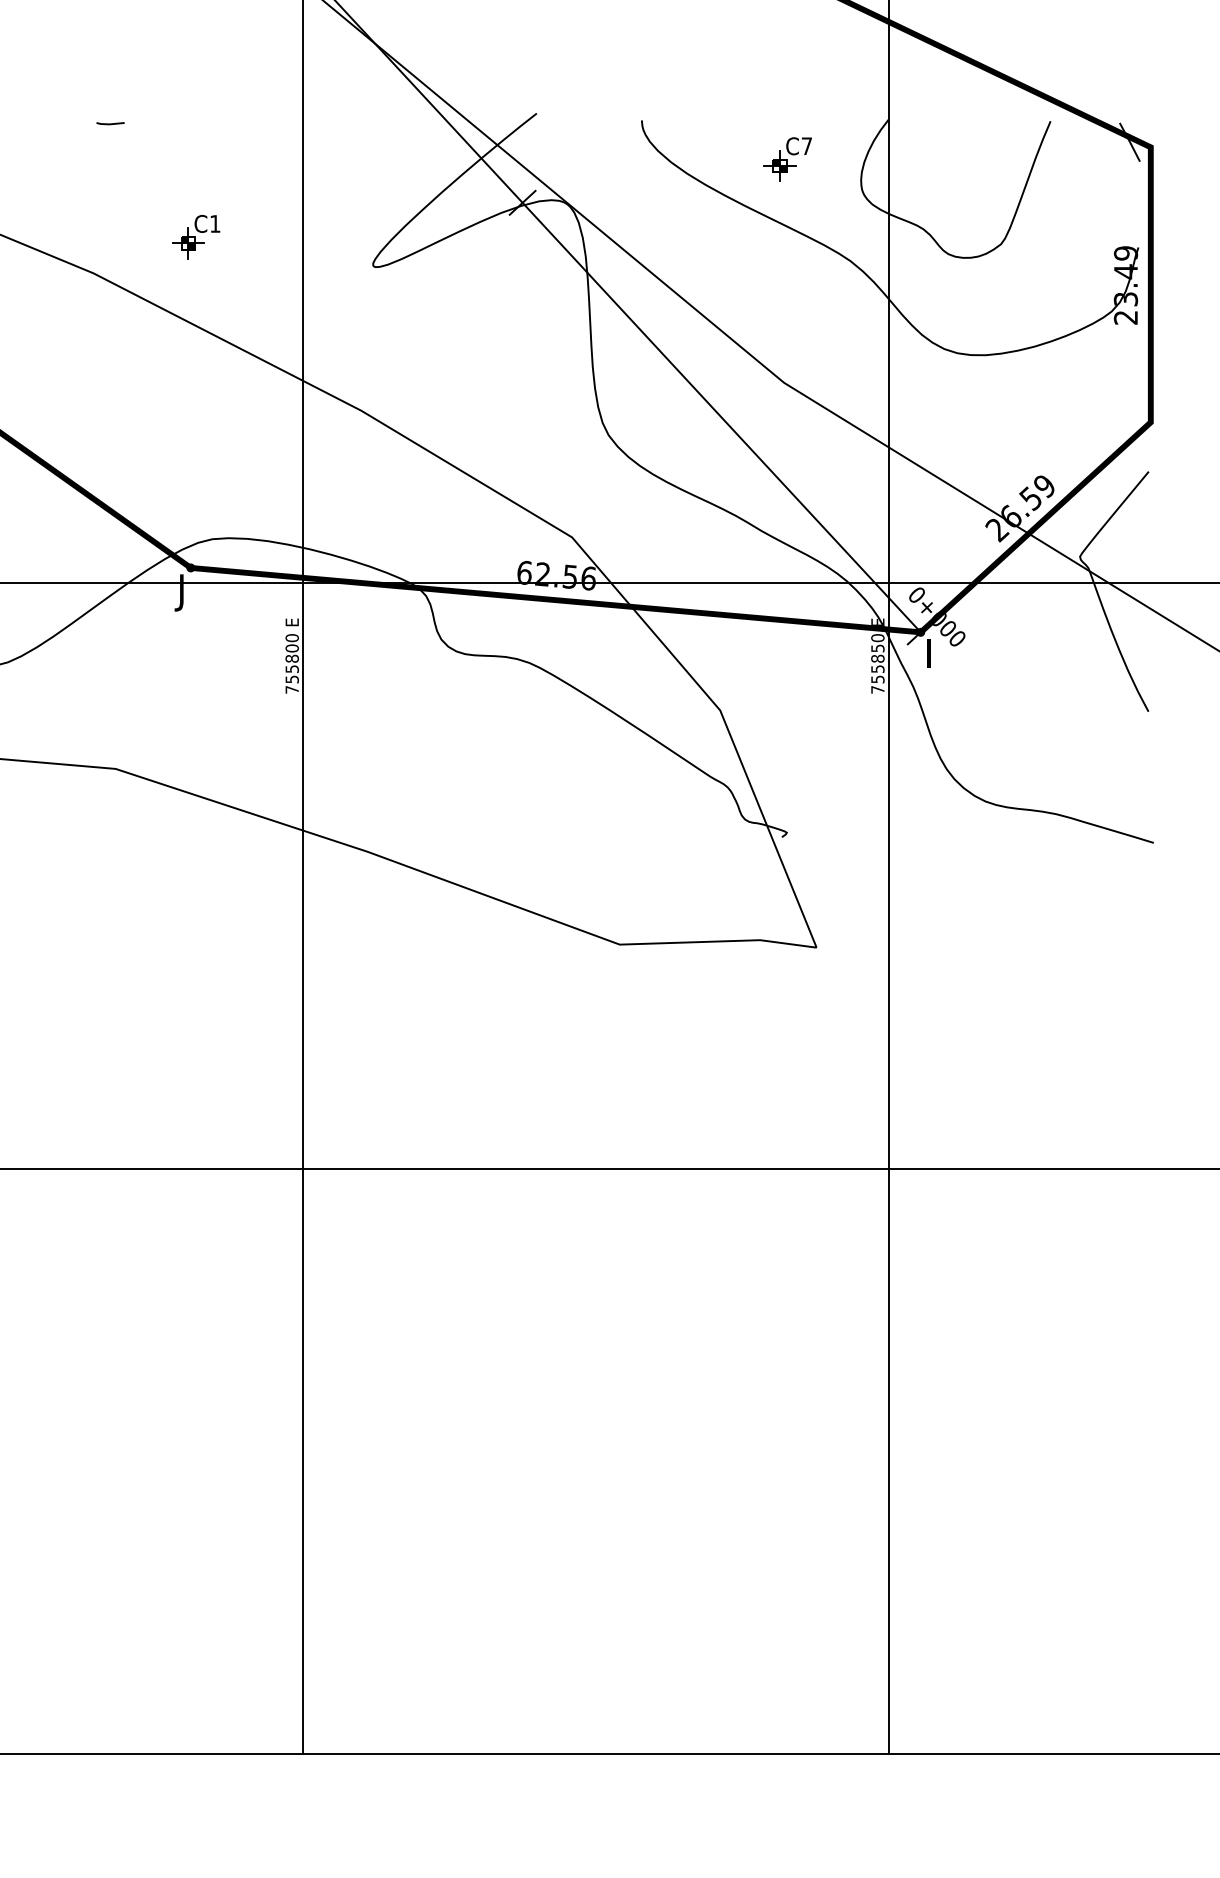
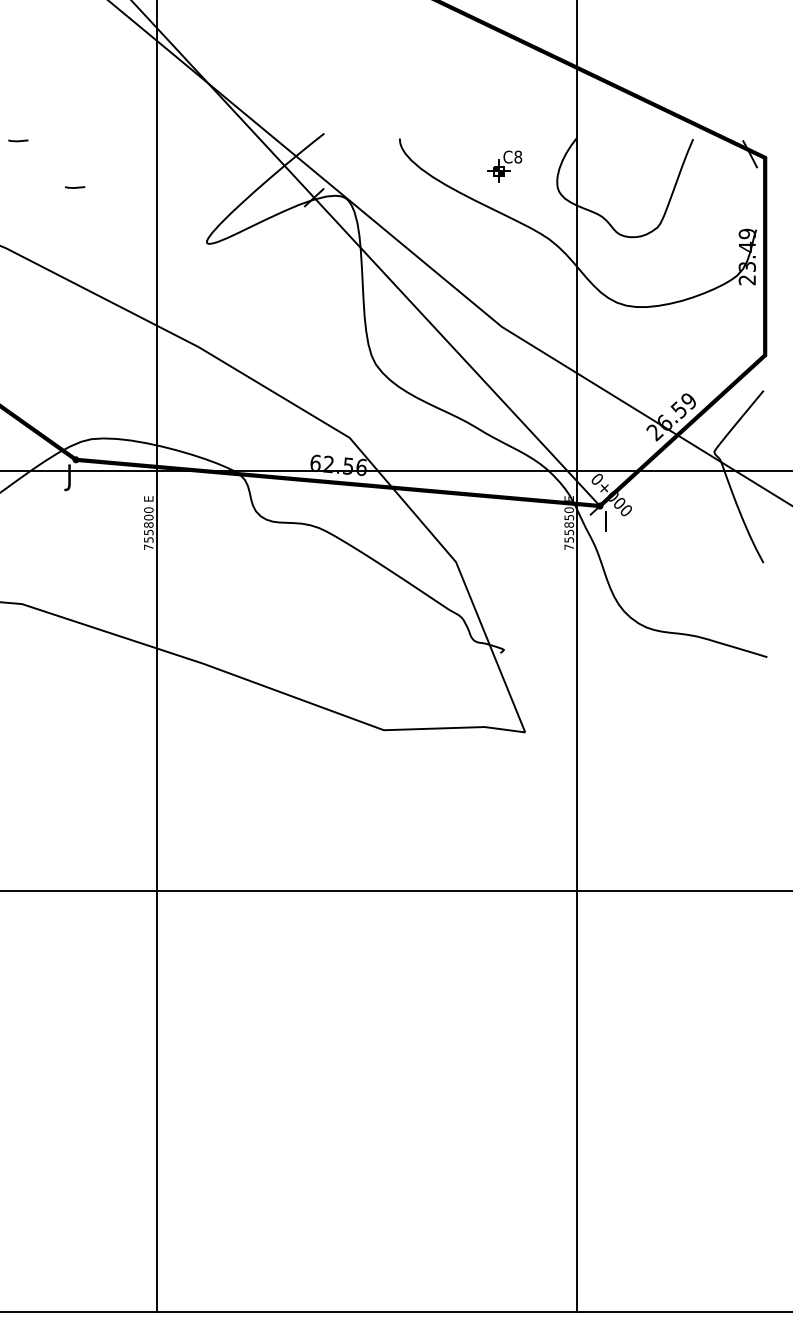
text: (806, 146) -> (517, 157), C7 -> C8
line: (189, 188) -> (75, 187), added
part: (196, 237) -> (80, 222), removed

